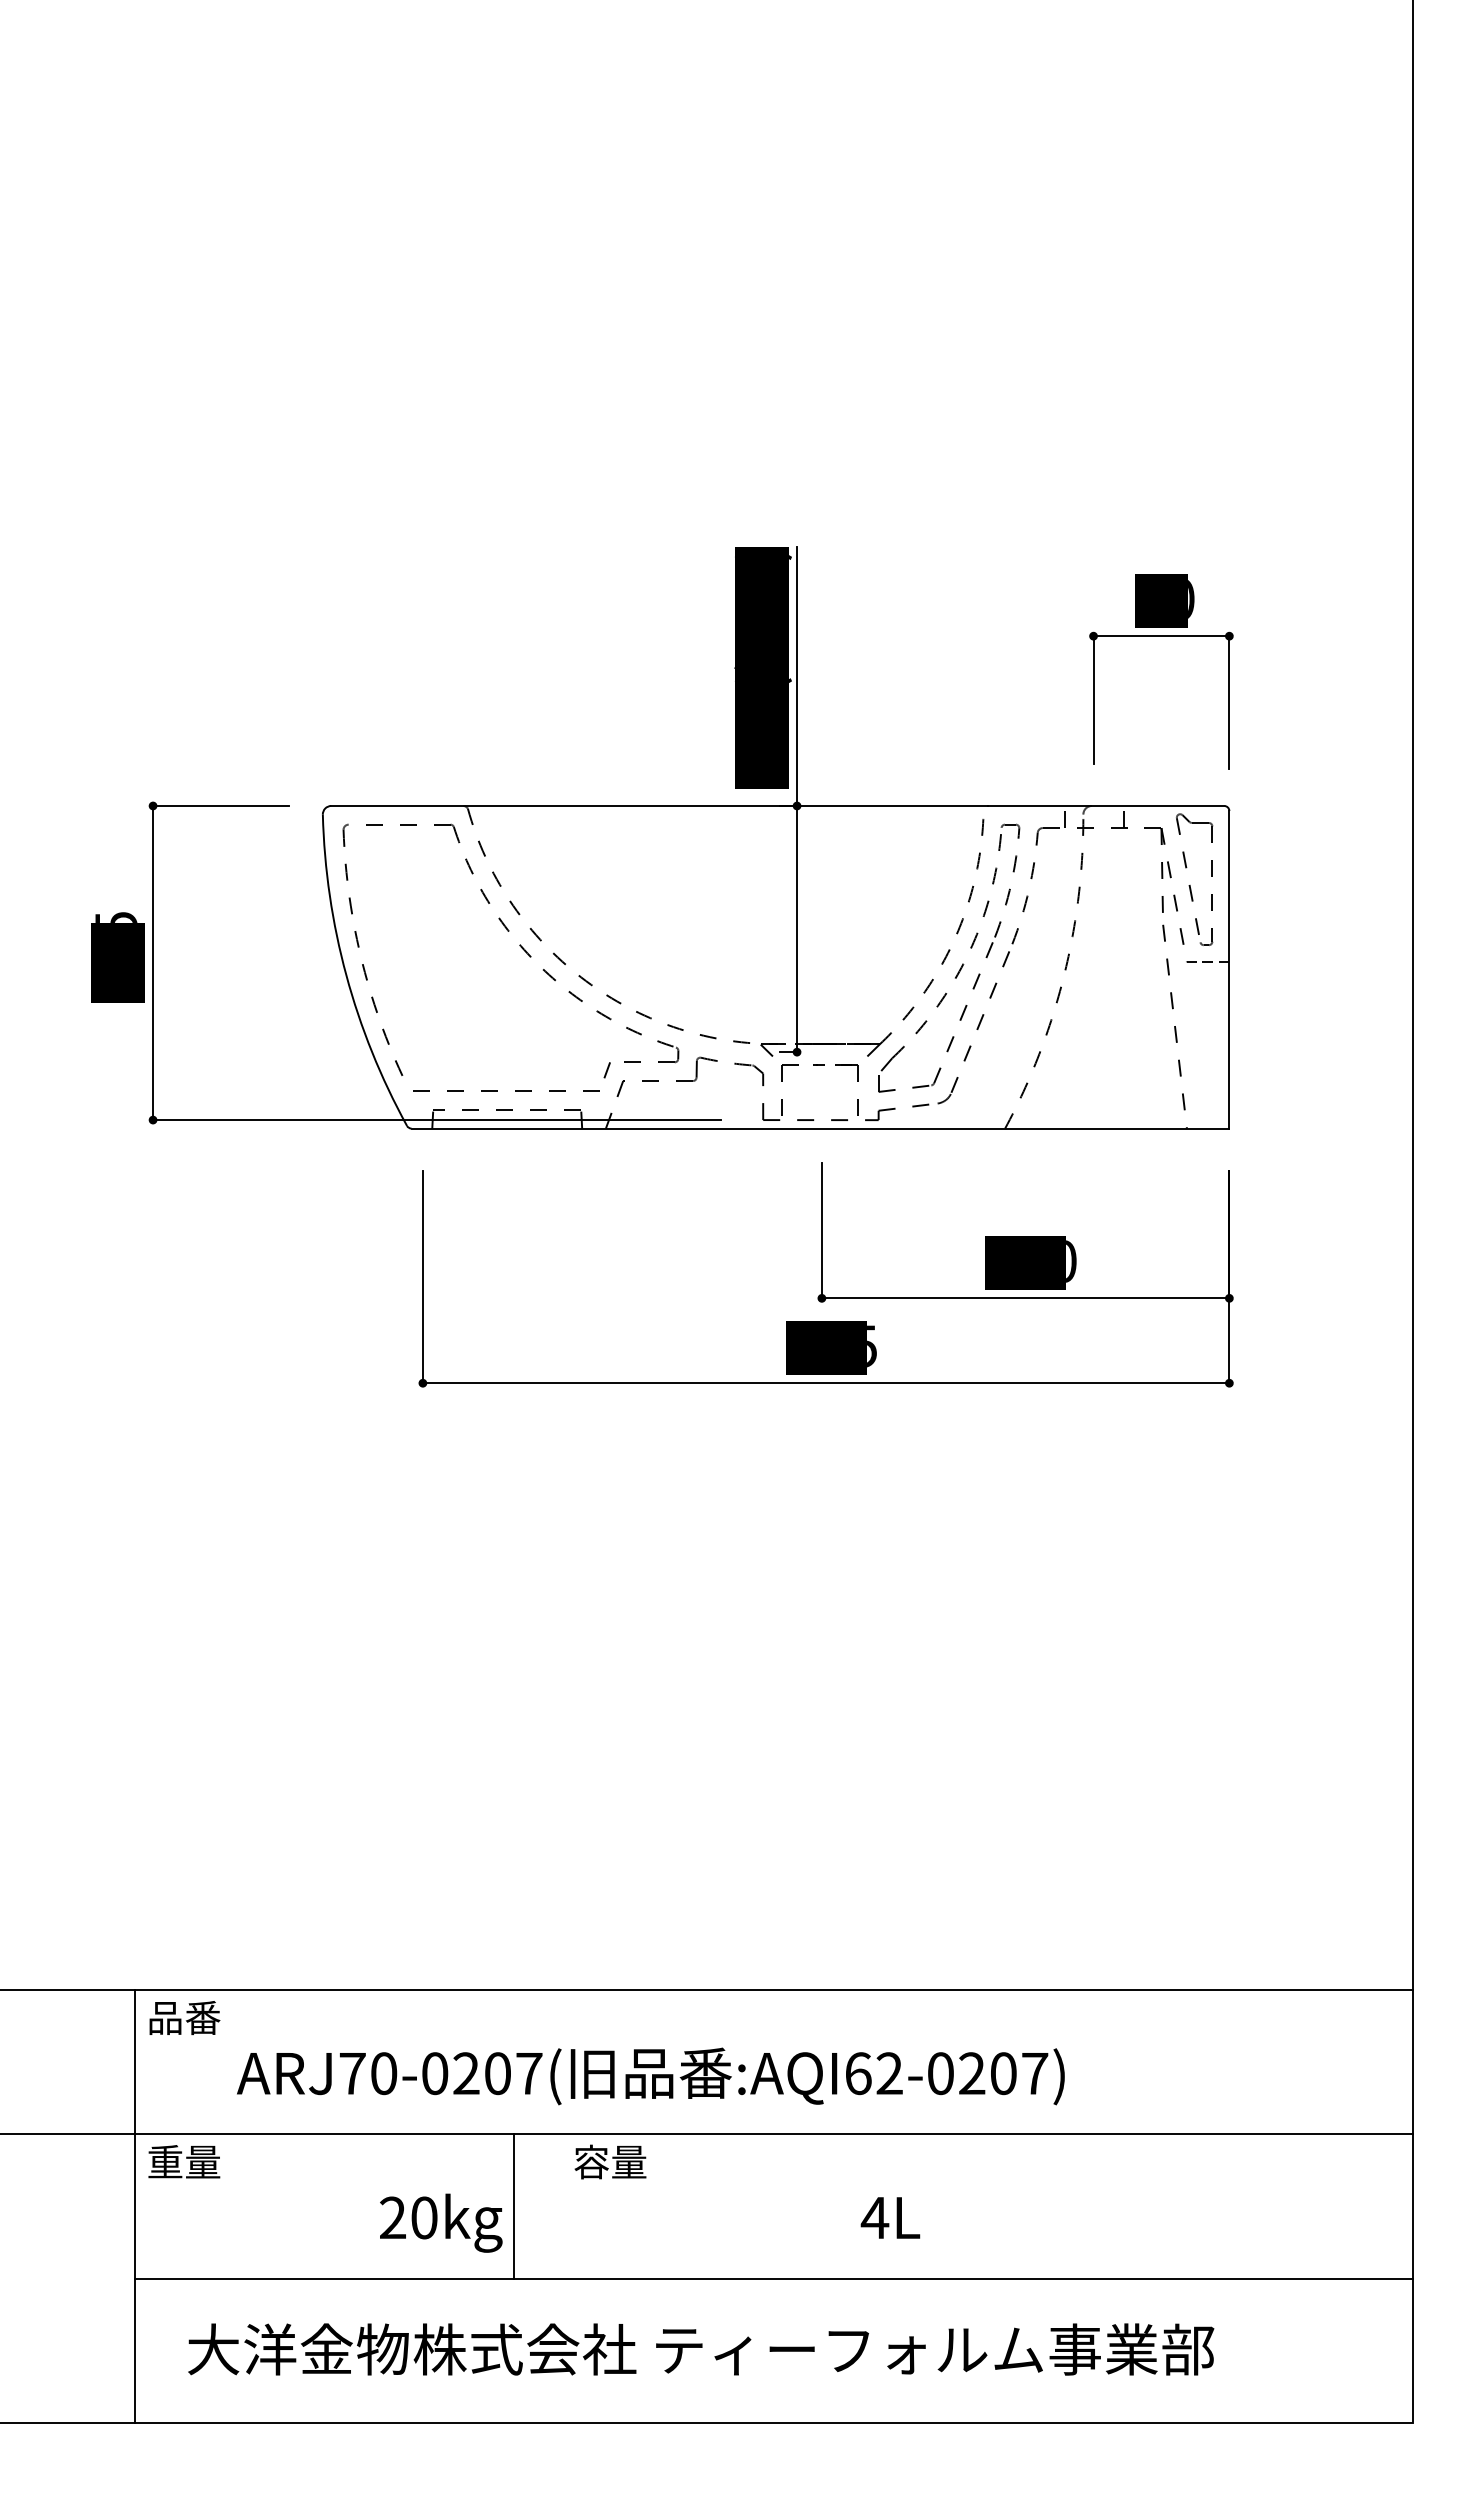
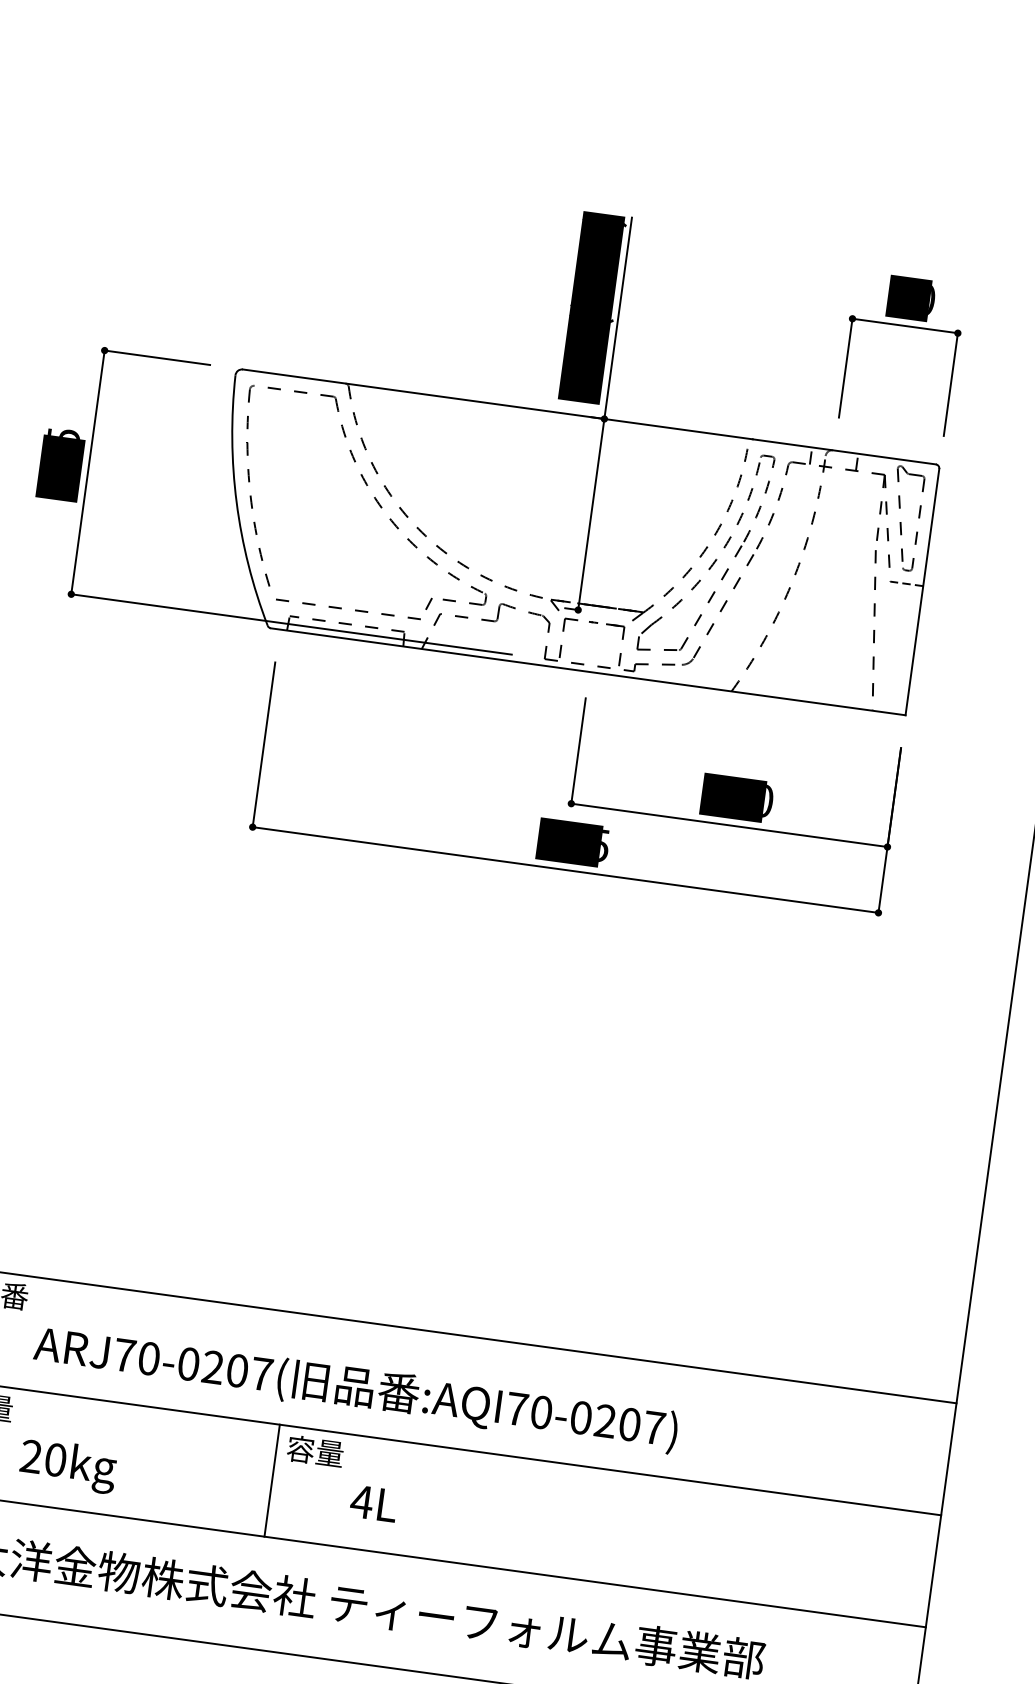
text: (873, 2073) -> (528, 1410), :AQI62-0207) -> :AQI70-0207)
line: (513, 2206) -> (271, 1480), moved
text: (890, 2217) -> (373, 1503), moved
text: (441, 2222) -> (68, 1465), moved

